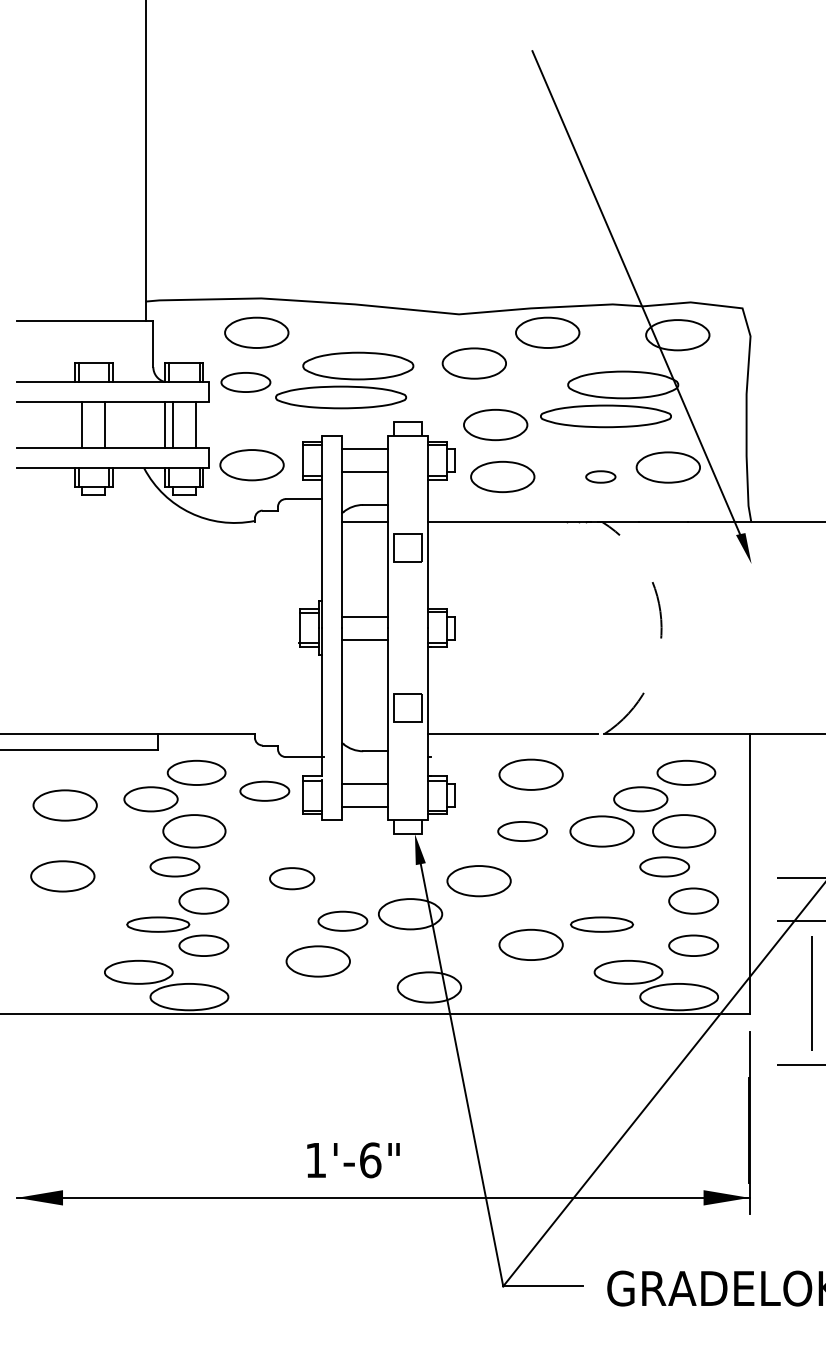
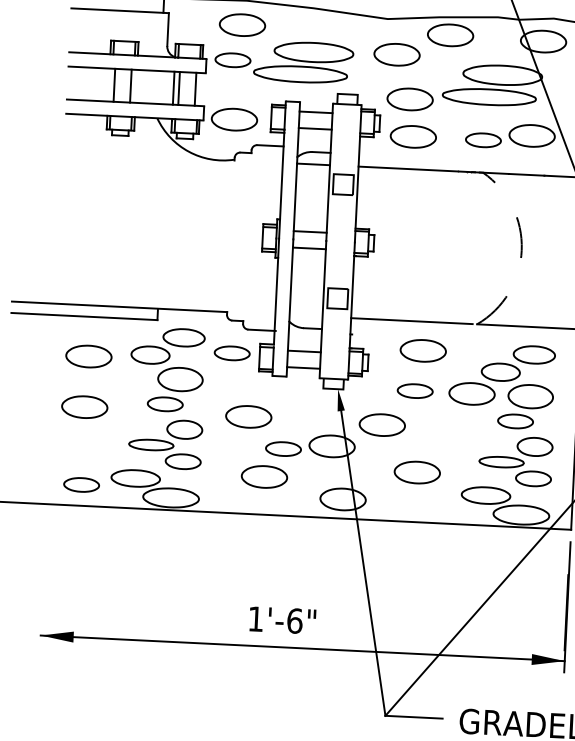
part: (600, 476) -> (483, 139), size x1.67
part: (291, 878) -> (248, 416), size x1.43
part: (602, 924) -> (501, 462), moved
part: (63, 984) -> (81, 484), added

